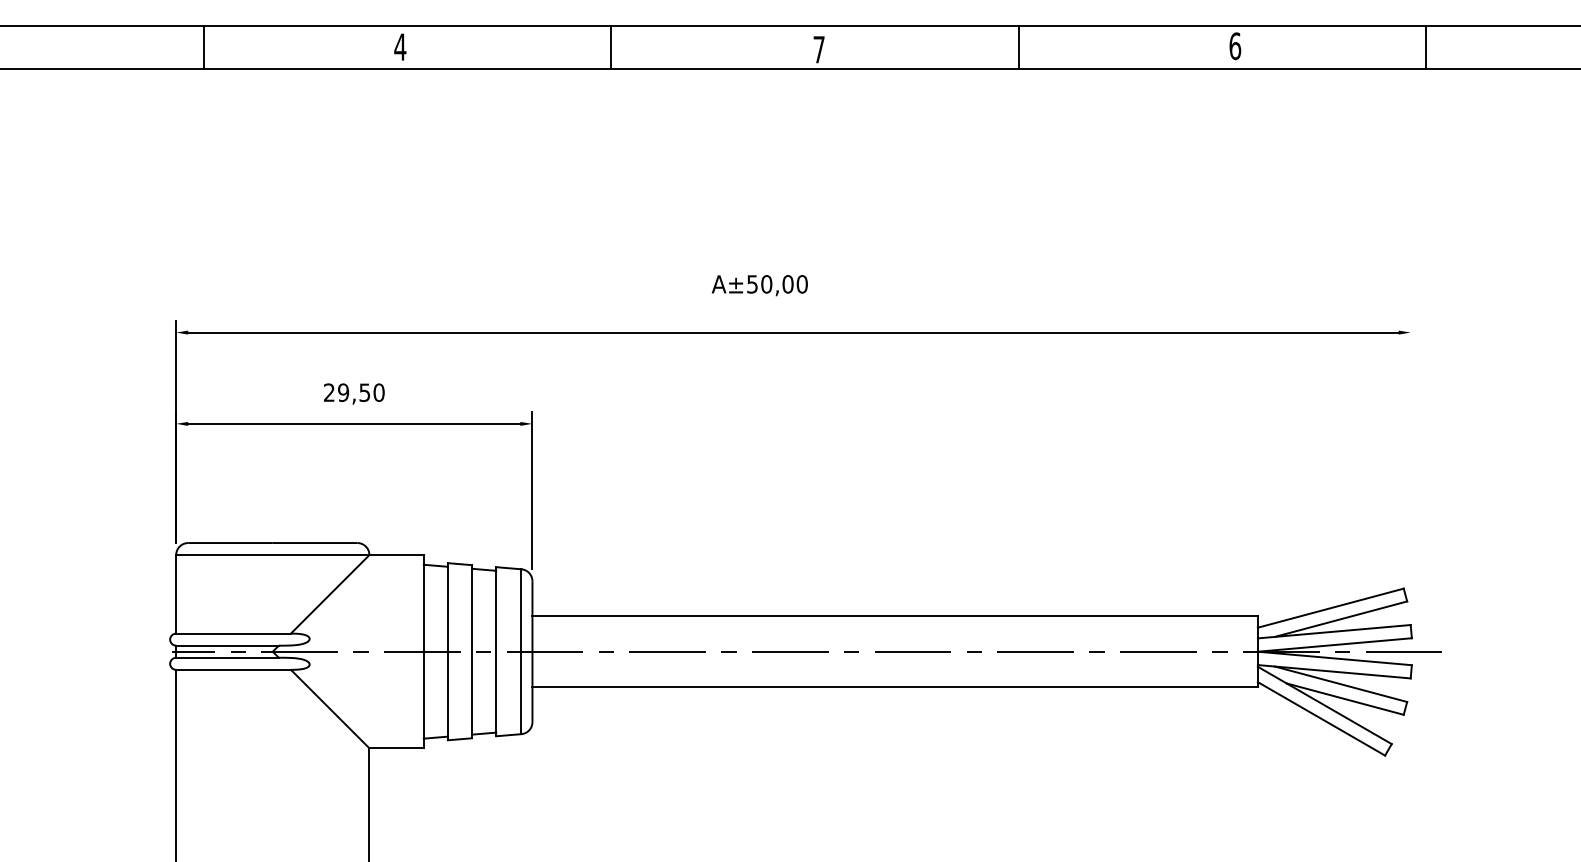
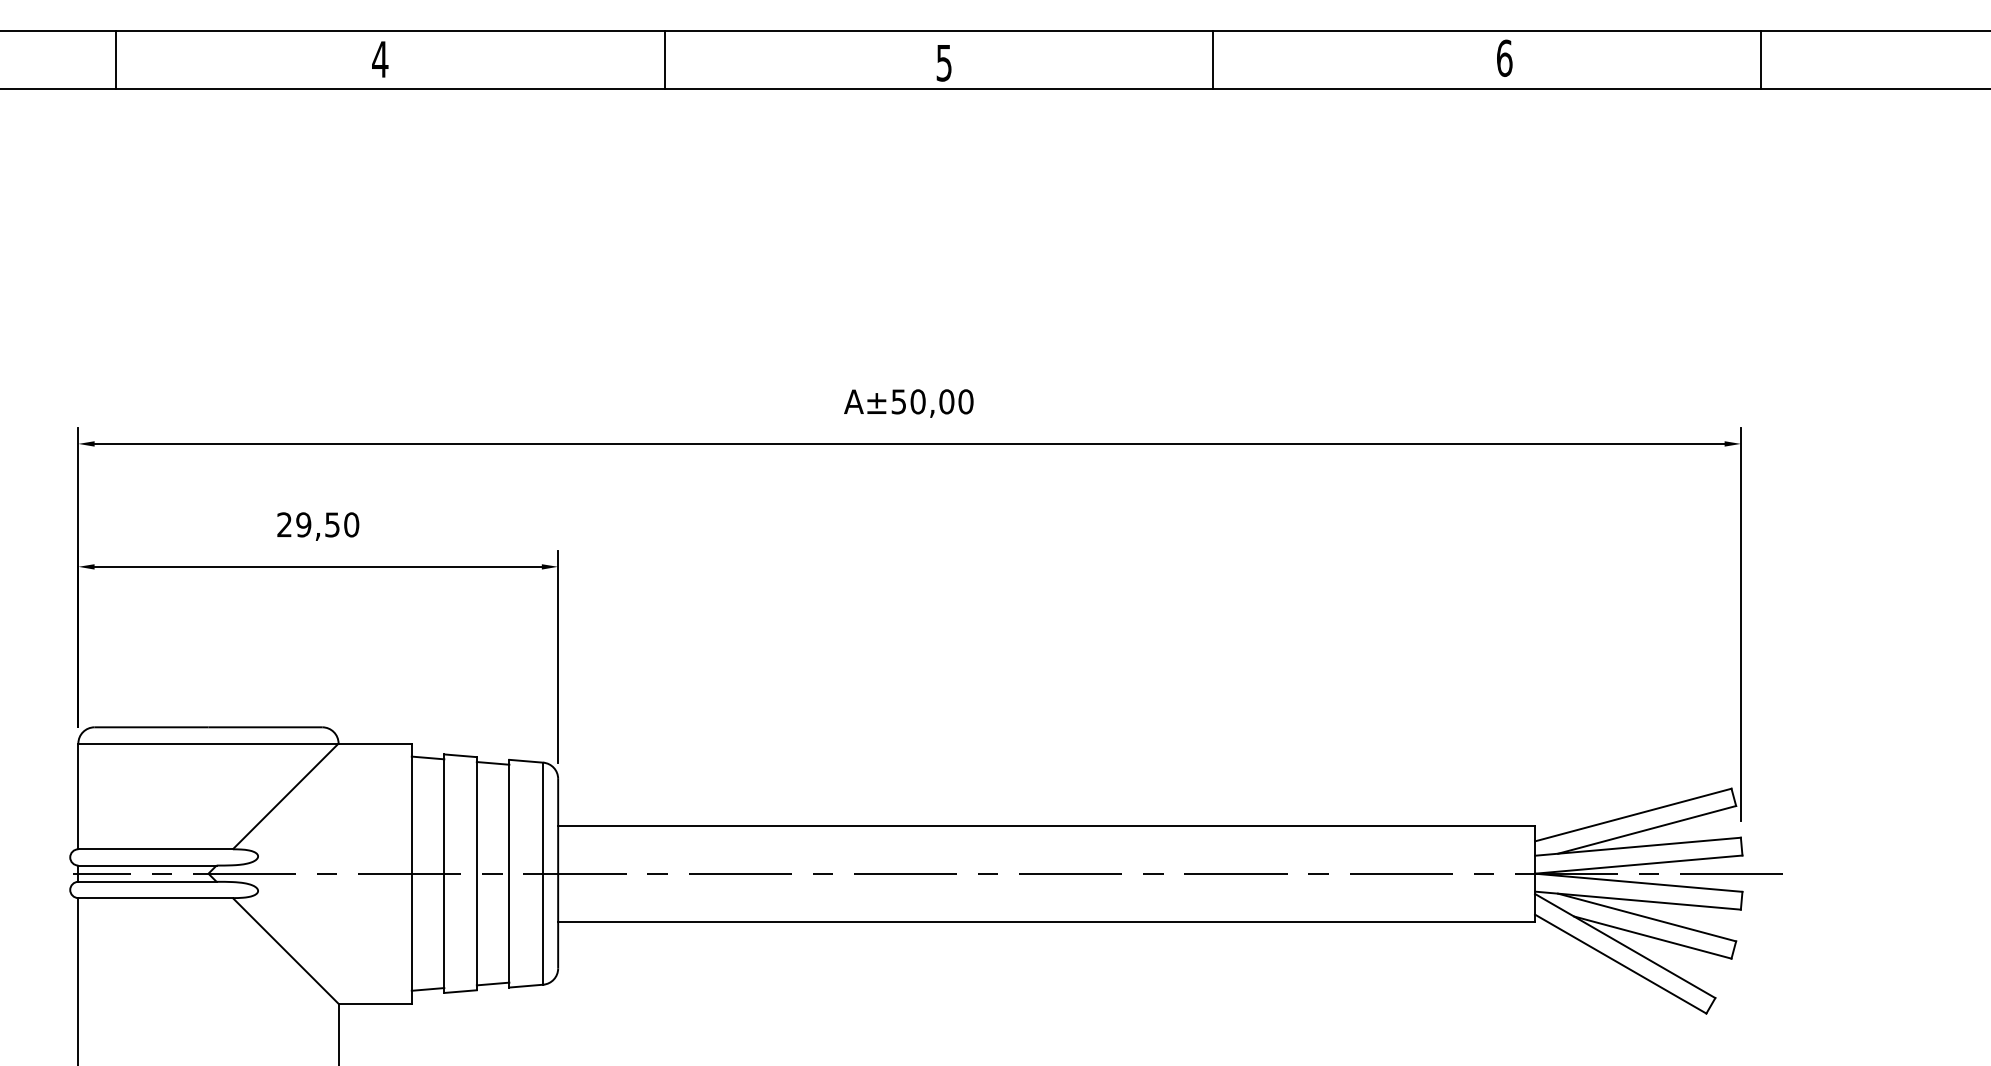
text: (818, 49) -> (943, 62), 7 -> 5
text: (759, 285) -> (908, 403), moved
line: (1410, 466) -> (1740, 624), added

